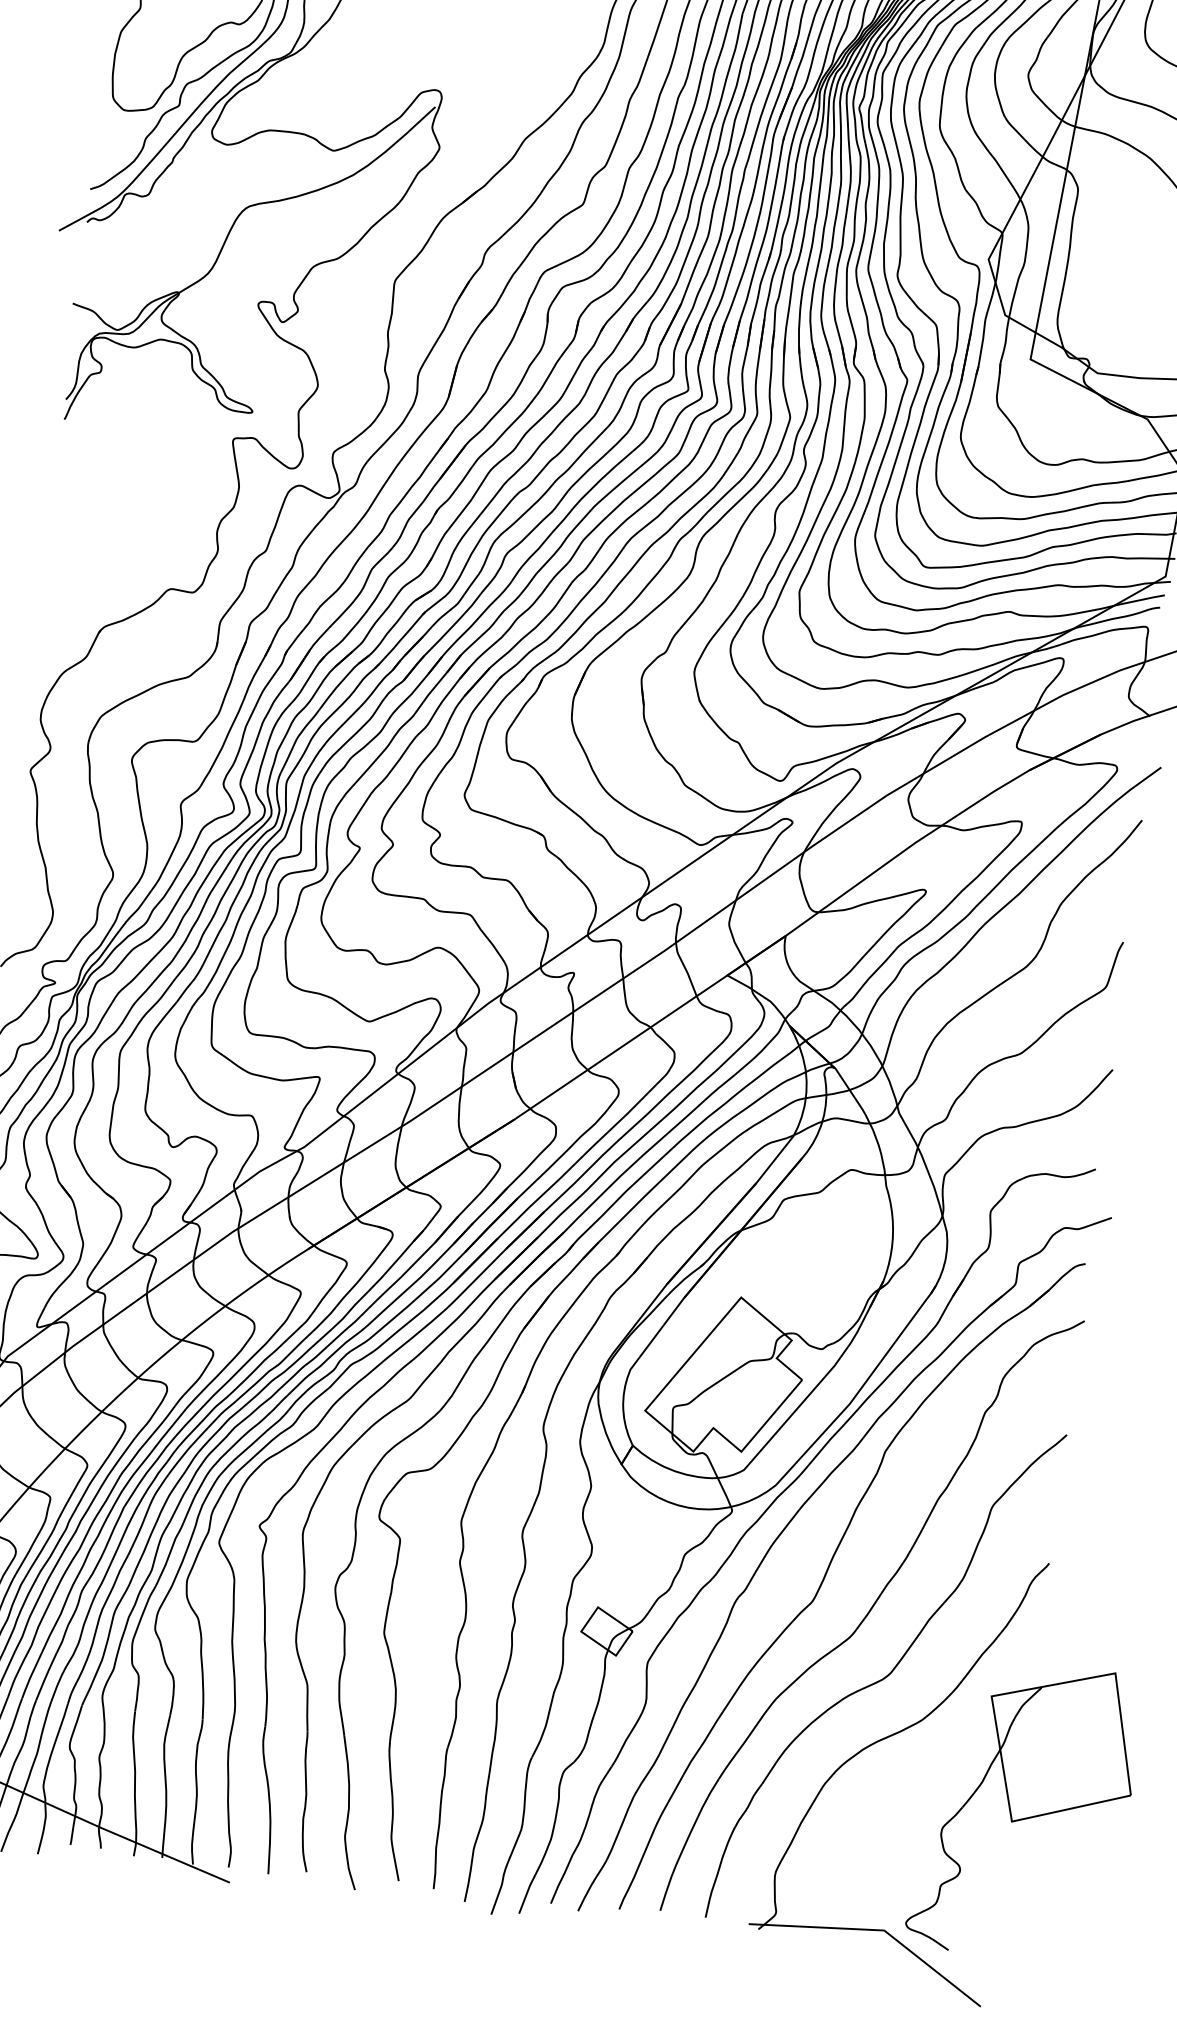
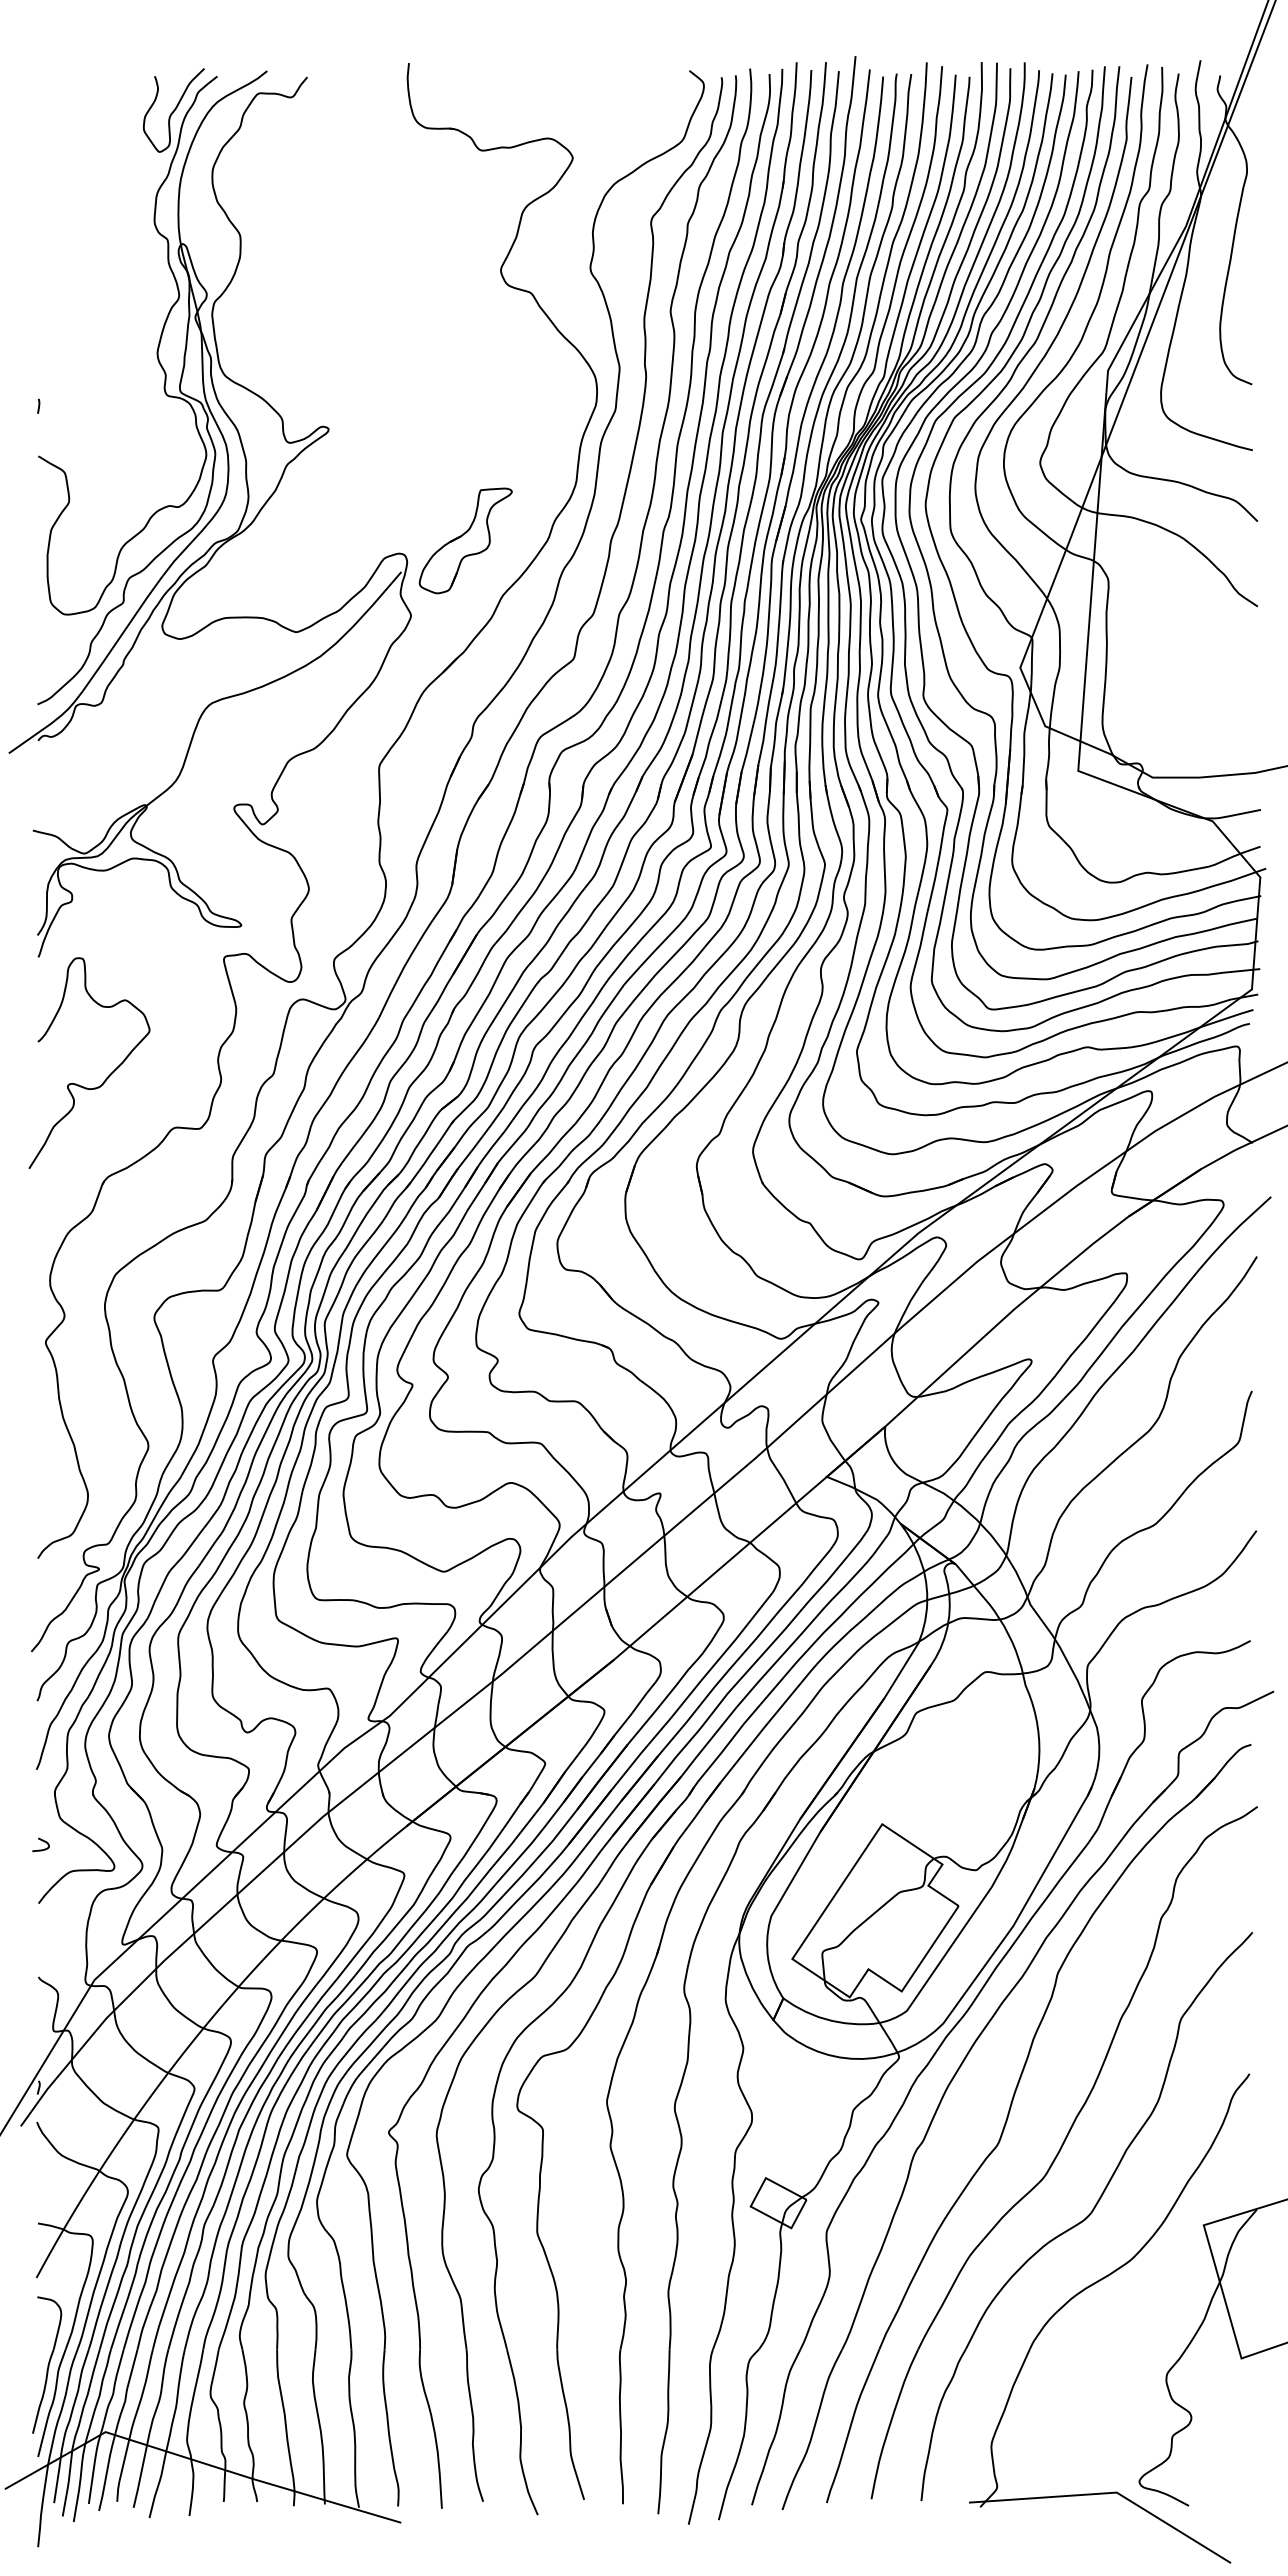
part: (497, 85) -> (465, 540), added
curve: (113, 536) -> (106, 1077), added

